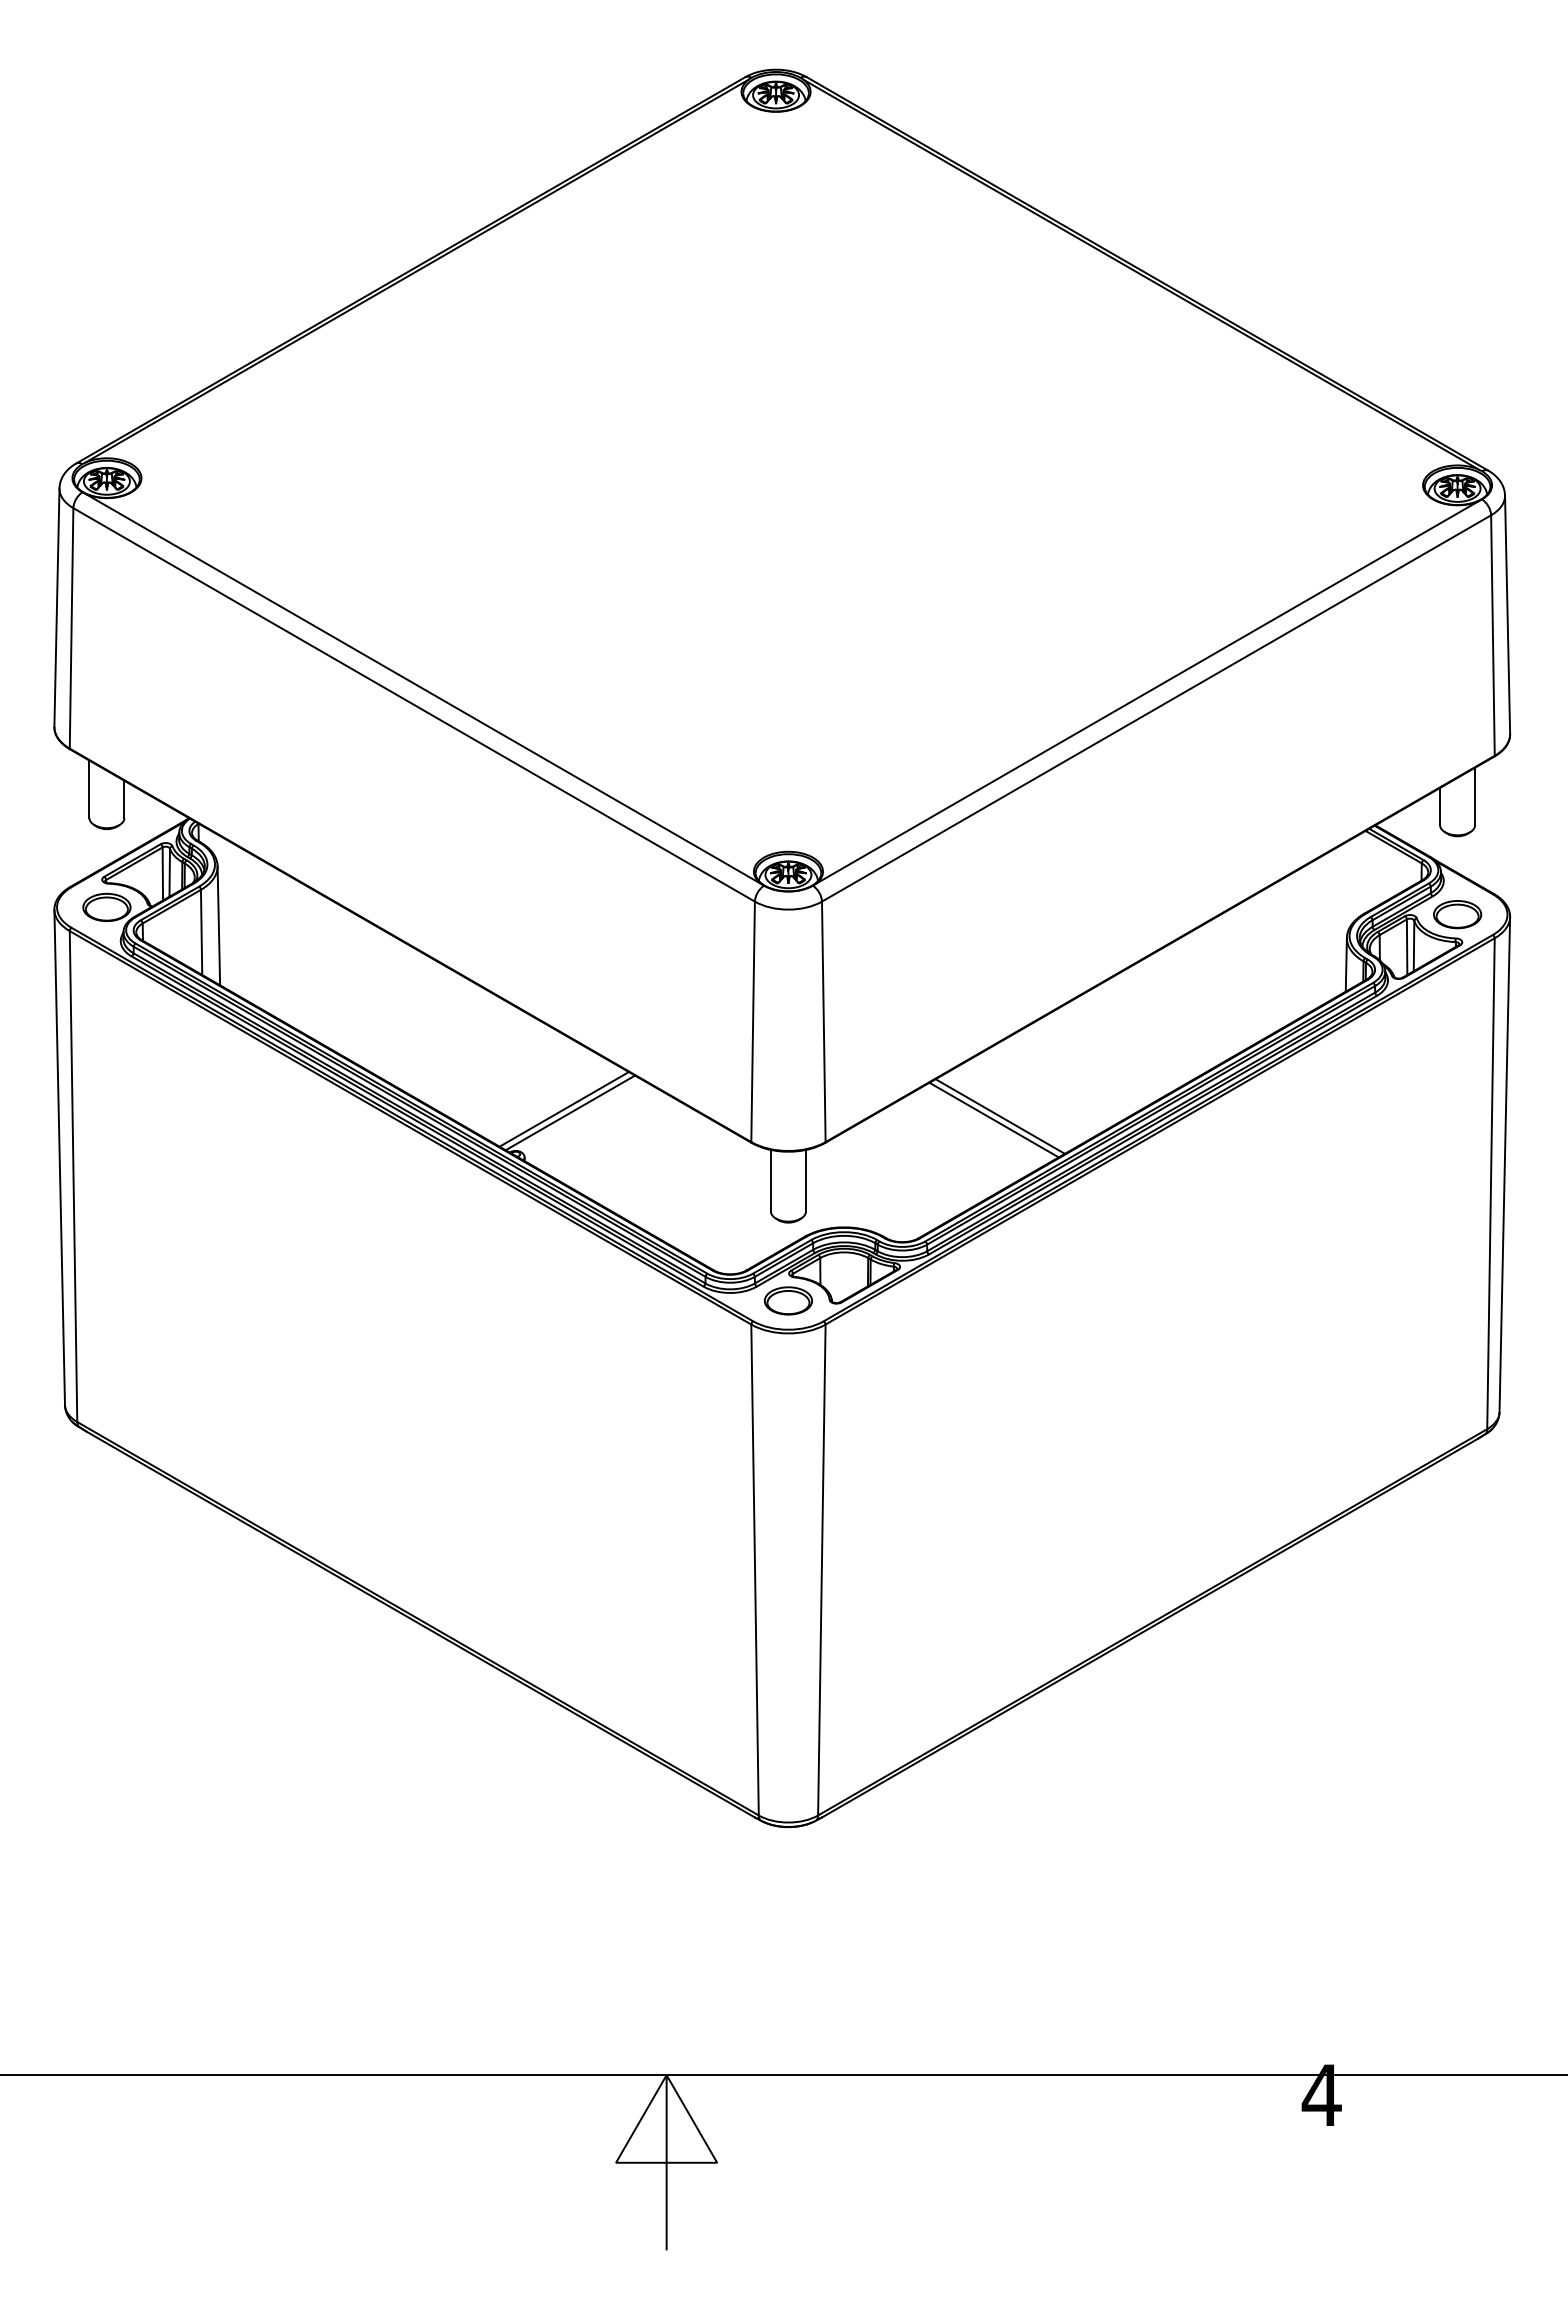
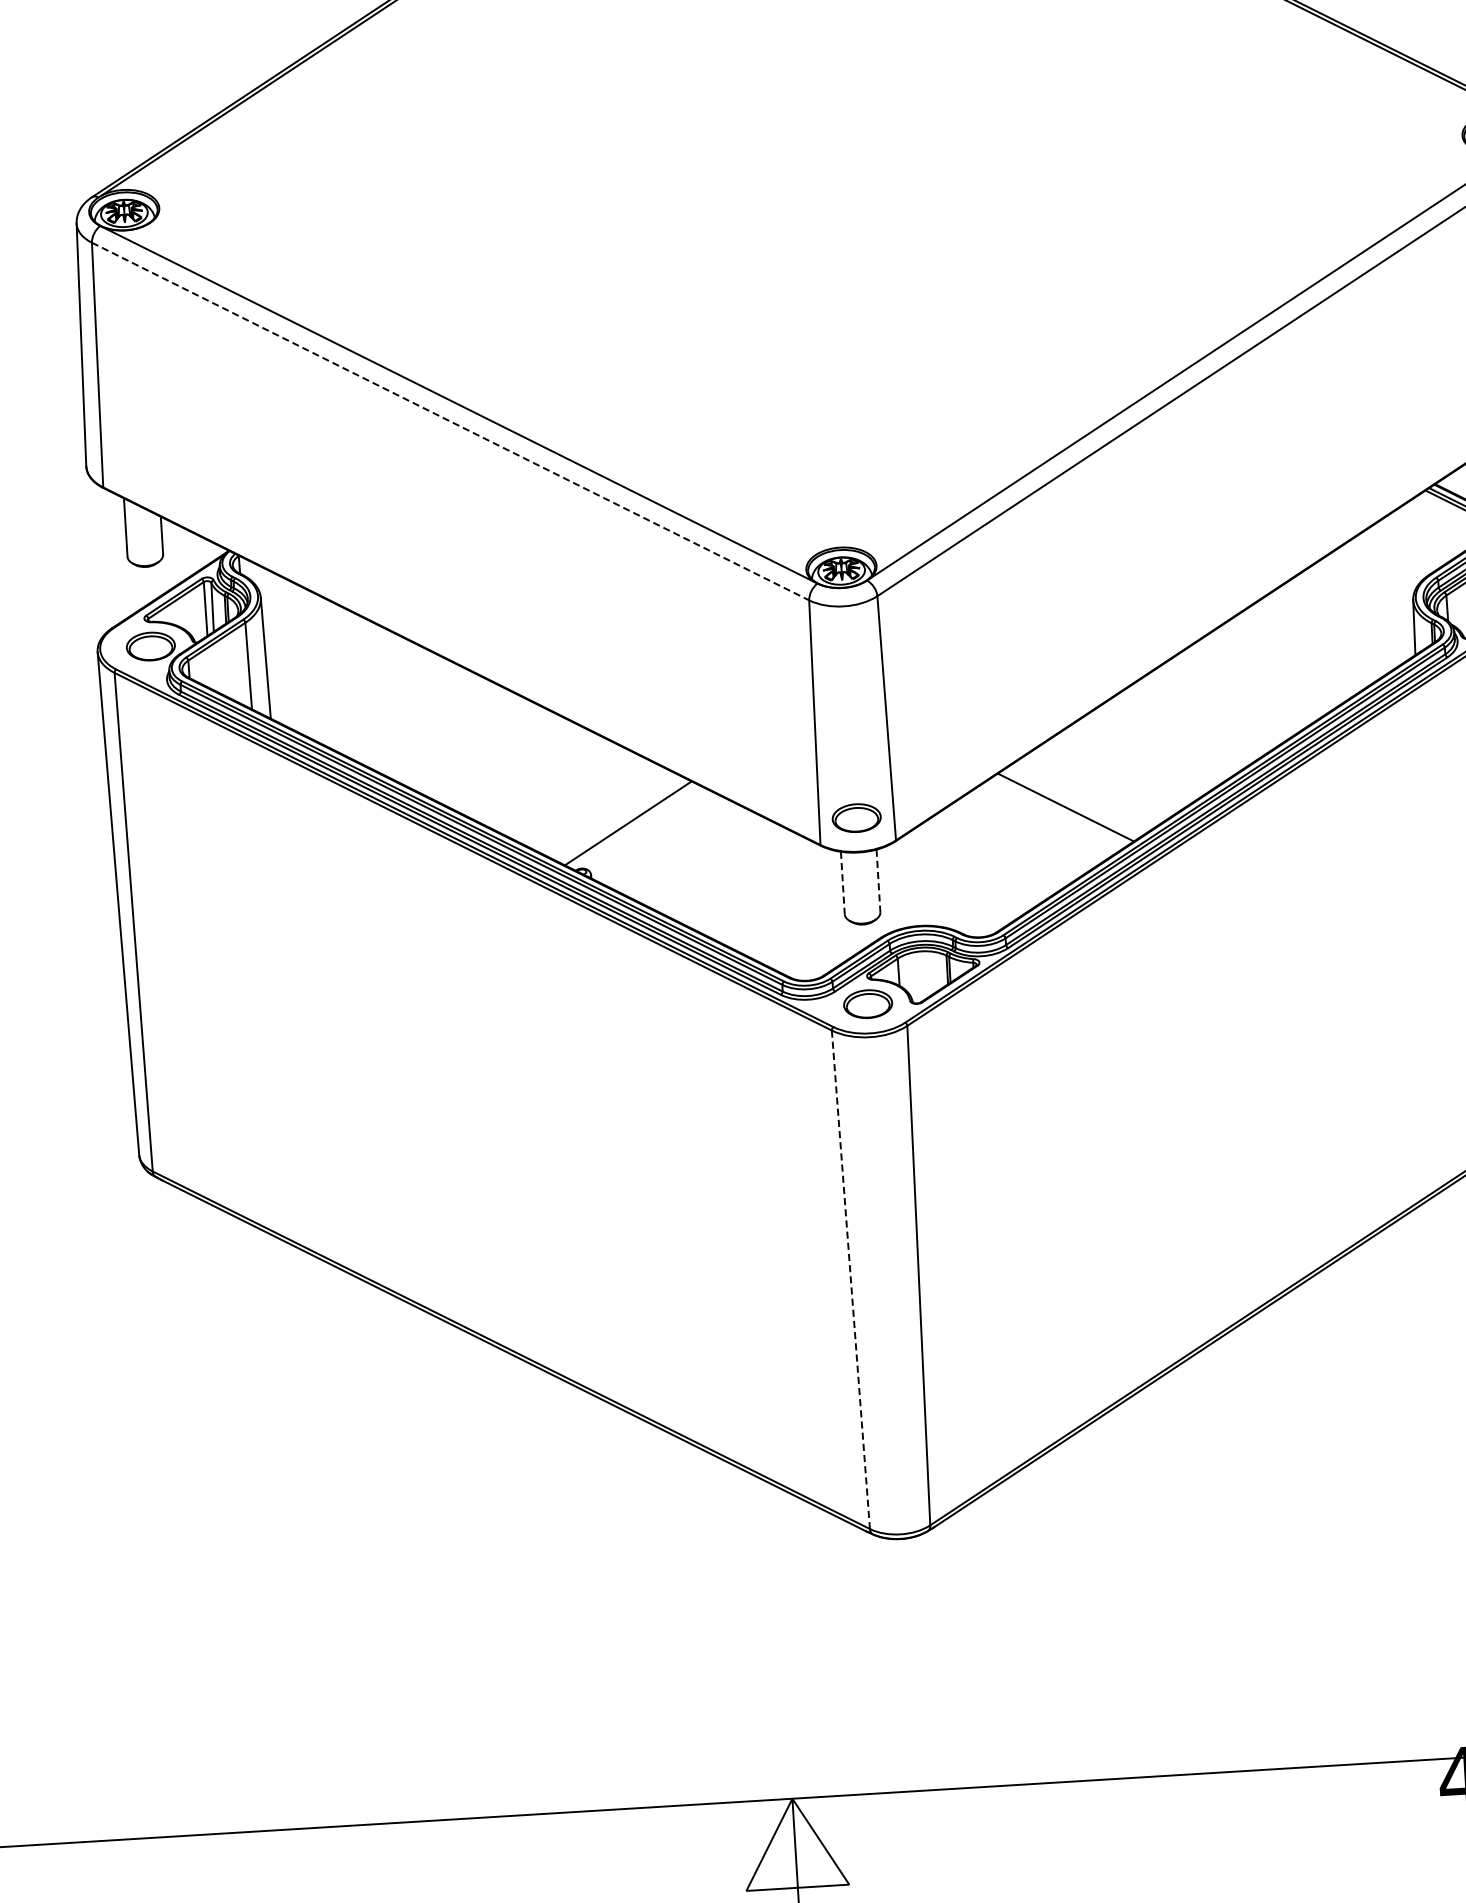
line: (414, 705) -> (450, 422), solid -> dashed
line: (570, 1112) -> (634, 826), removed
line: (999, 1116) -> (1071, 803), removed
part: (787, 1117) -> (855, 817), added
line: (770, 1180) -> (842, 882), solid -> dashed
line: (805, 1180) -> (877, 880), solid -> dashed
line: (755, 1570) -> (851, 1280), solid -> dashed

